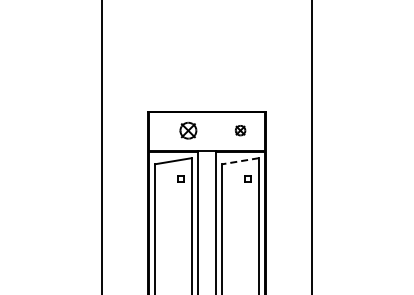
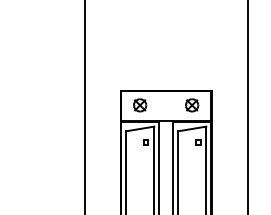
part: (188, 130) -> (140, 105), moved
part: (240, 130) -> (192, 105), size x1.67
line: (240, 161) -> (192, 129), dashed -> solid

